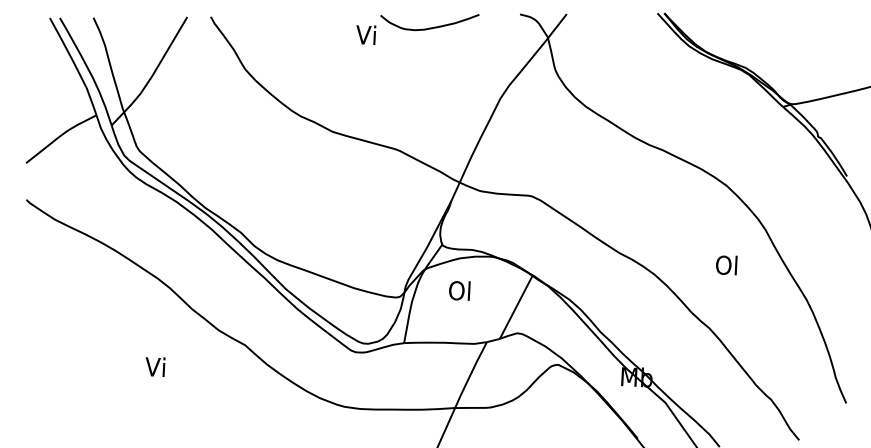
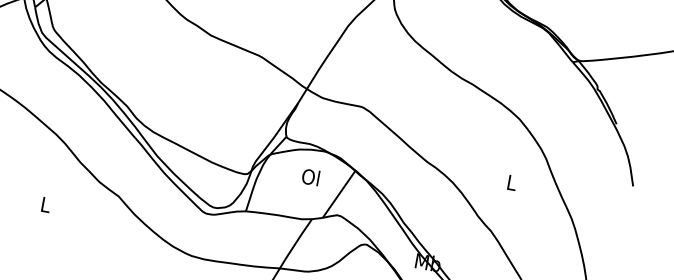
text: (726, 265) -> (511, 182), Ol -> L
text: (459, 290) -> (310, 177), moved
text: (155, 366) -> (45, 204), Vi -> L

